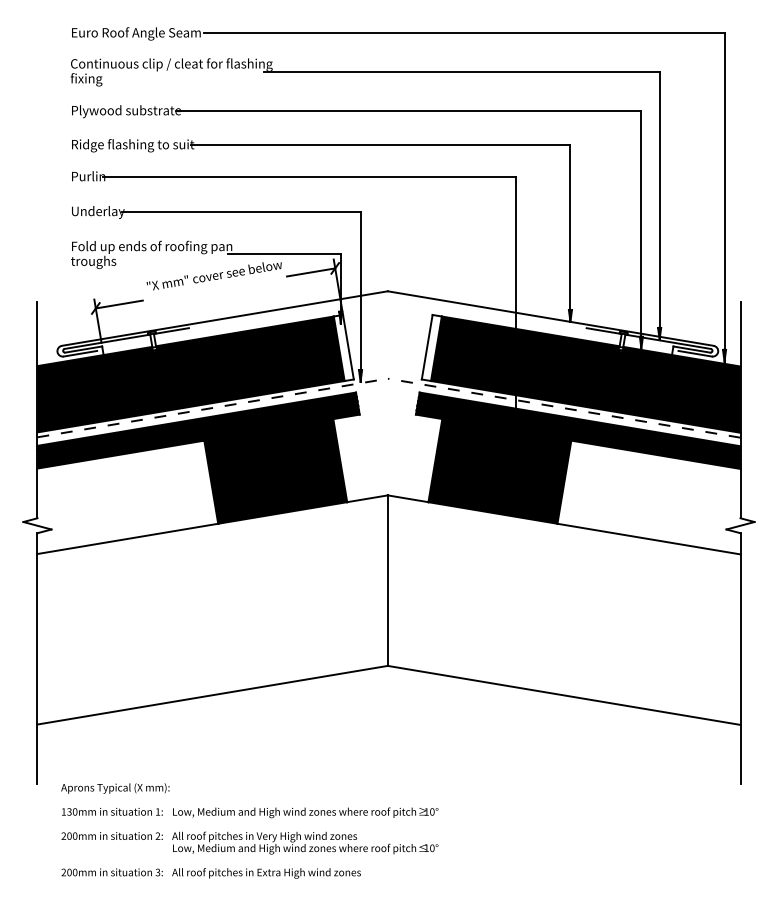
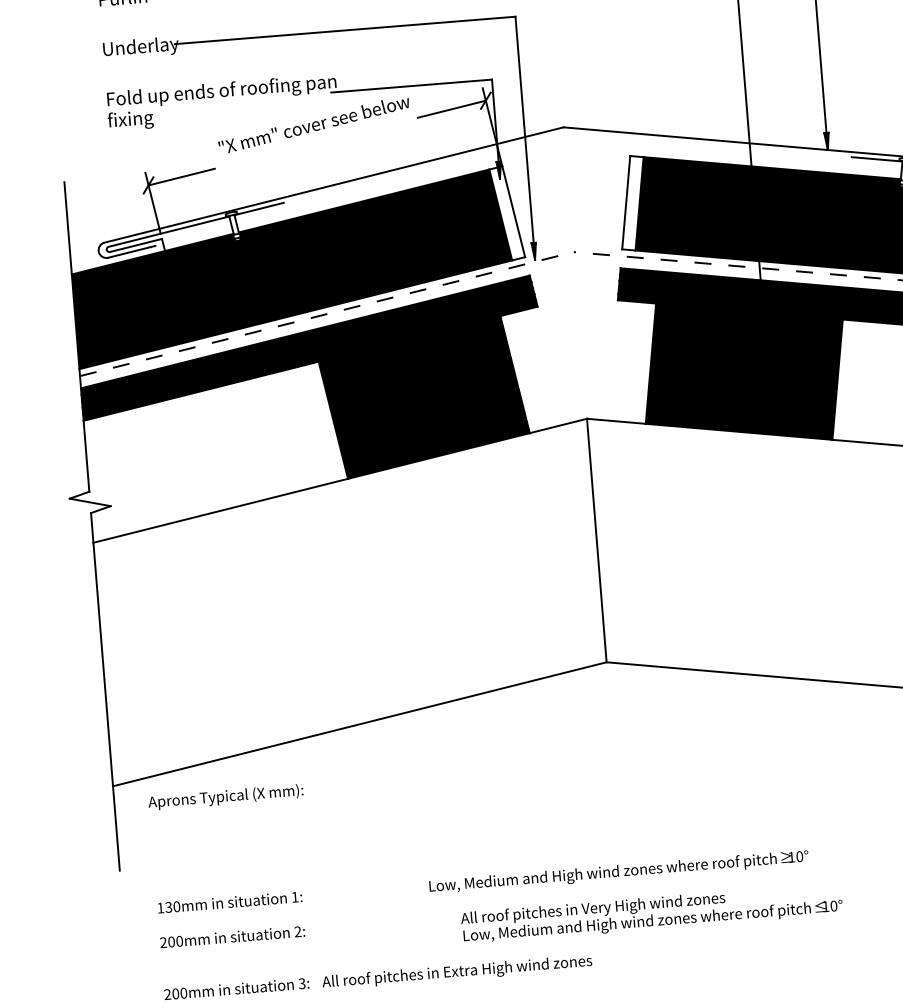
text: (94, 260) -> (141, 117), troughs -> fixing
text: (115, 788) -> (226, 797), moved
text: (305, 812) -> (618, 872), moved
text: (305, 842) -> (652, 912), moved

